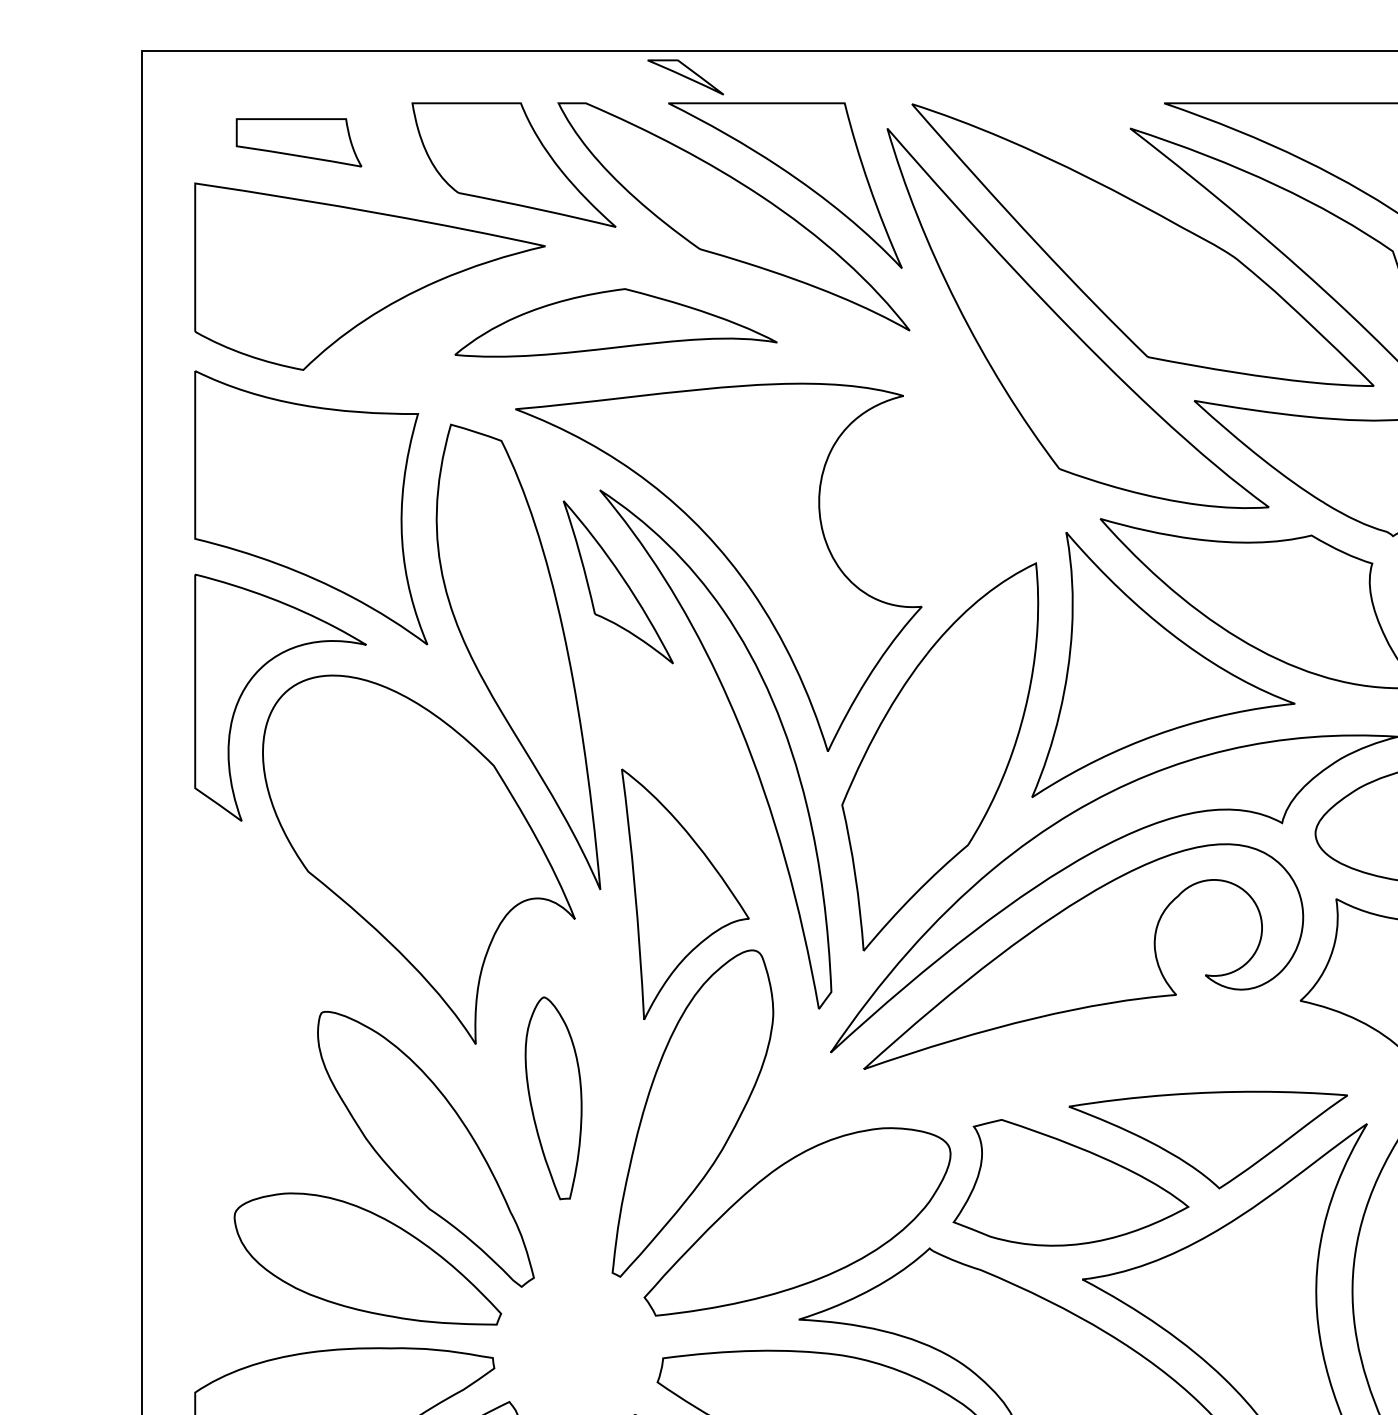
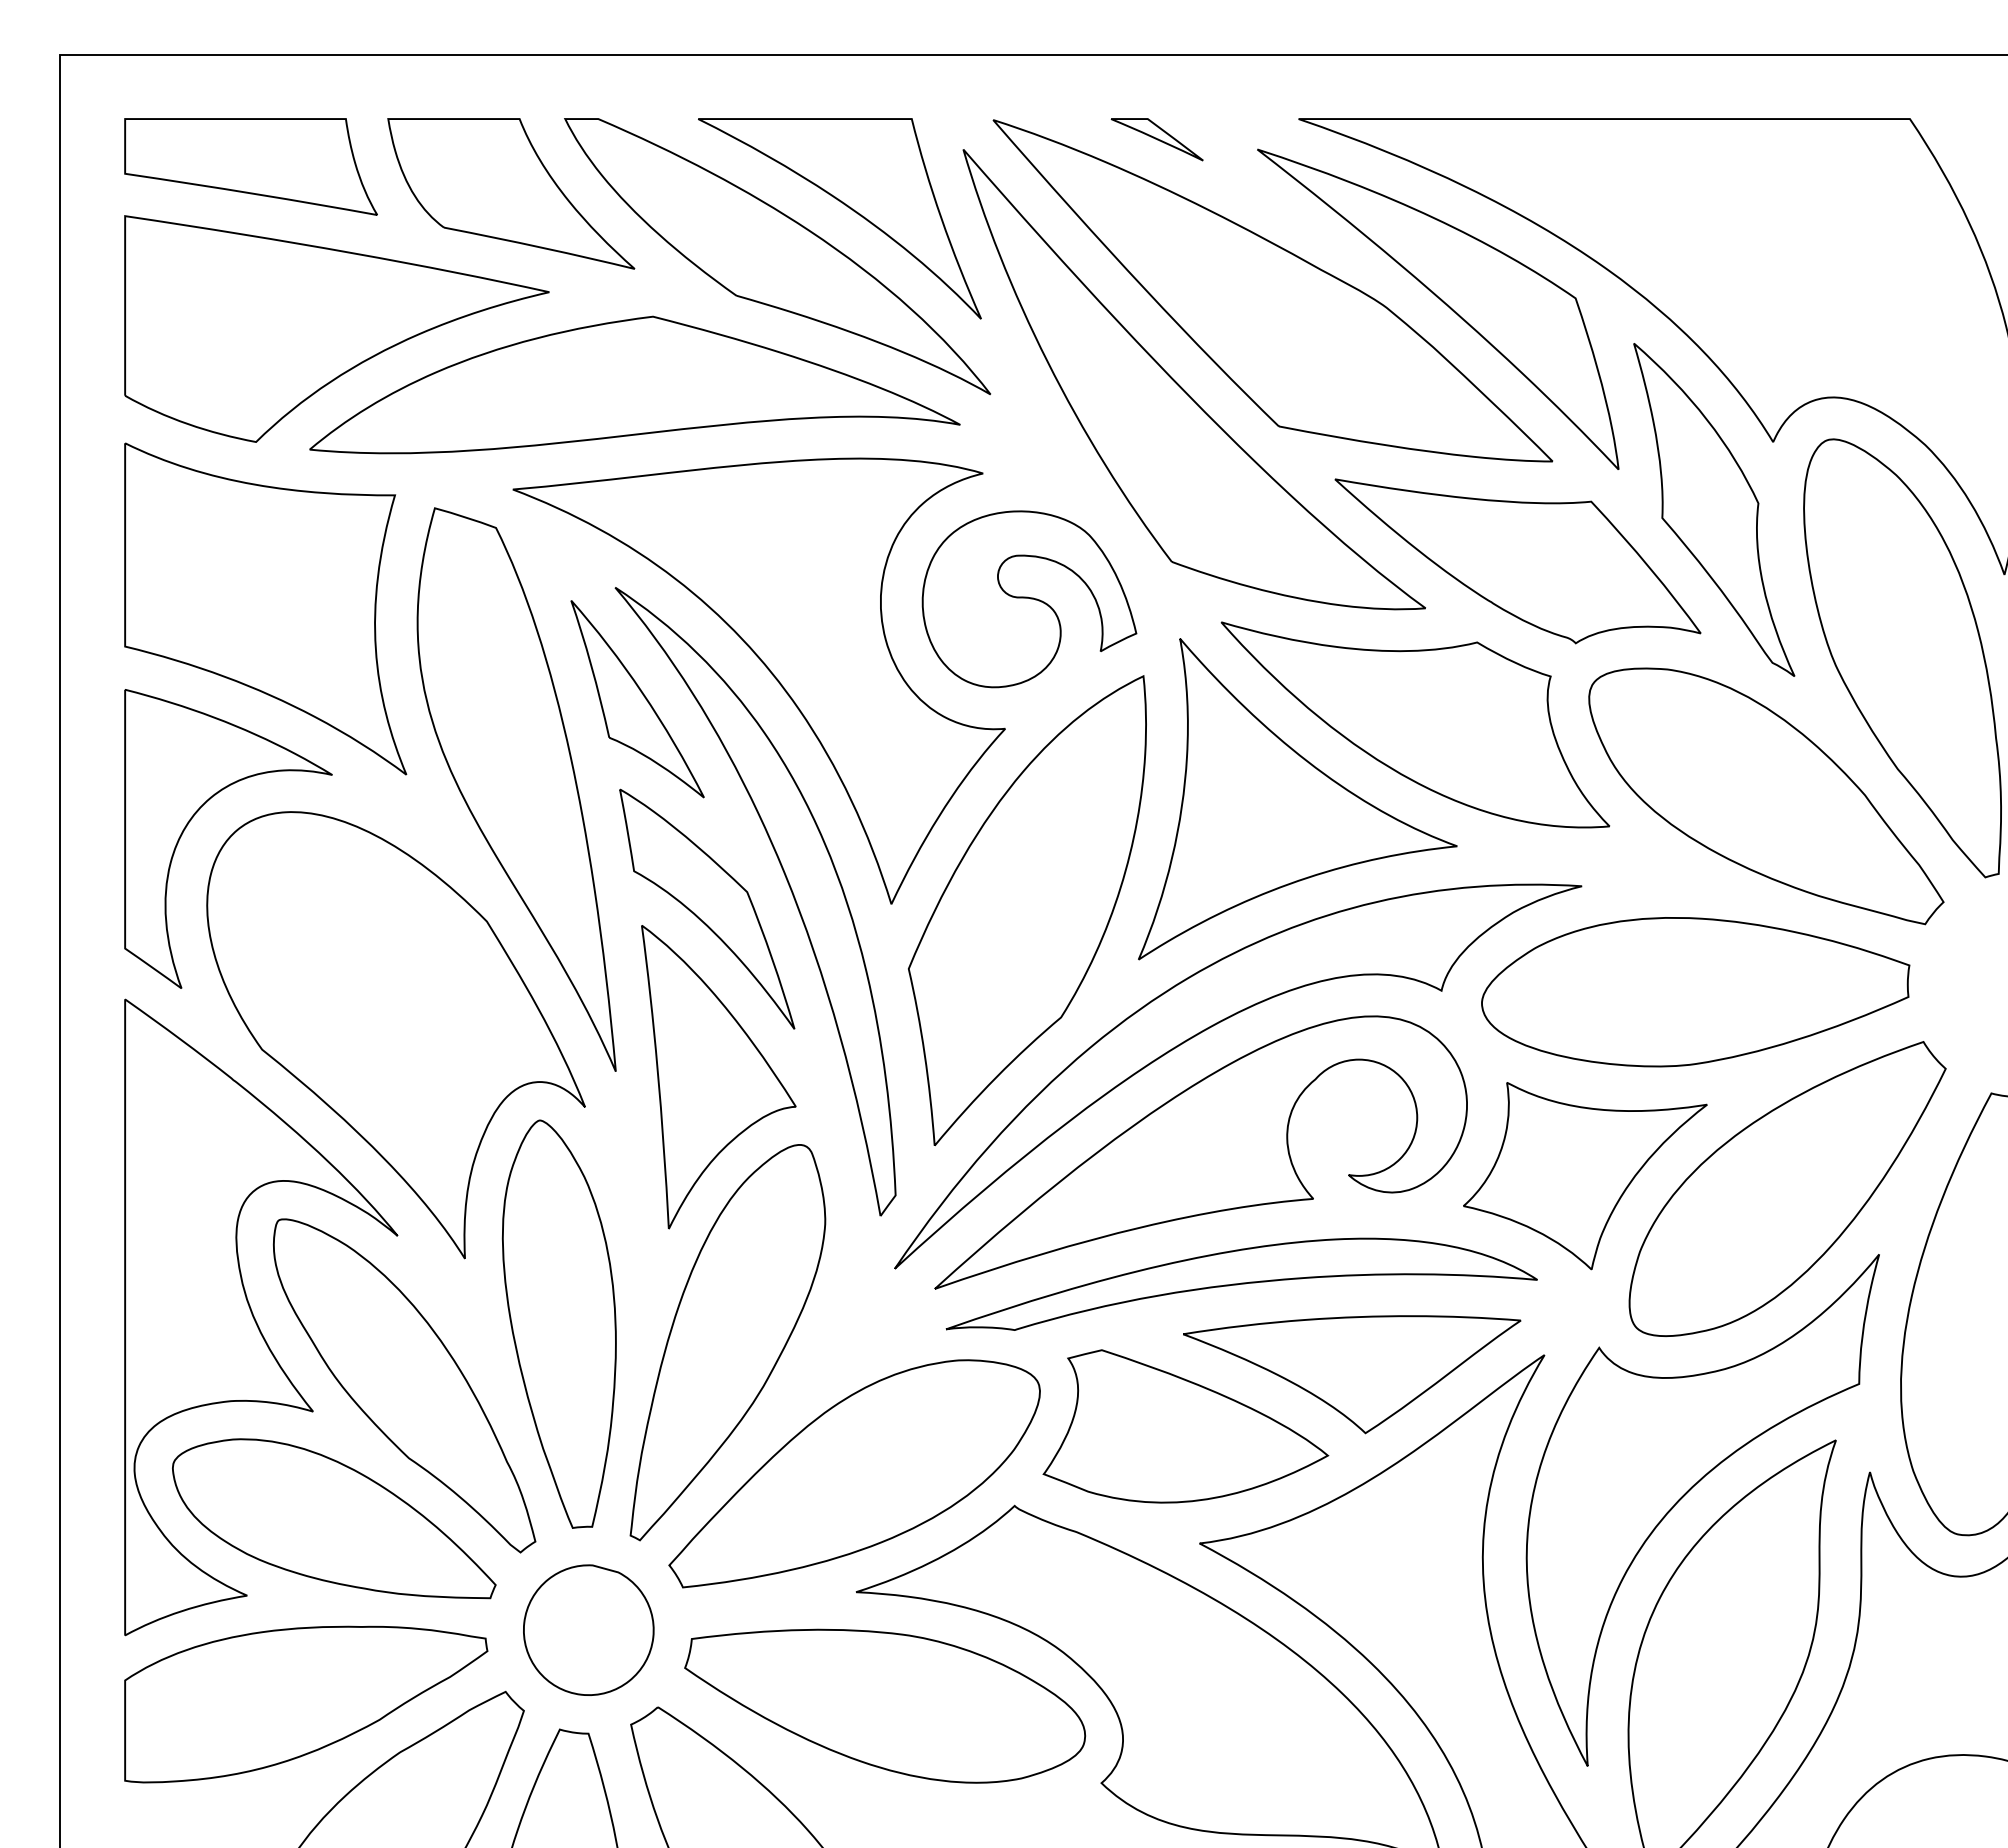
part: (685, 77) -> (1156, 139), moved
part: (298, 142) -> (250, 166), size x1.67
part: (615, 322) -> (634, 384), size x1.67
part: (941, 500) -> (1029, 599), added
part: (676, 755) -> (707, 908), added
part: (1116, 1064) -> (1241, 1283), added
part: (307, 1092) -> (261, 1317), added
part: (553, 1097) -> (558, 1323), size x1.67
part: (577, 1350) -> (588, 1629), added

